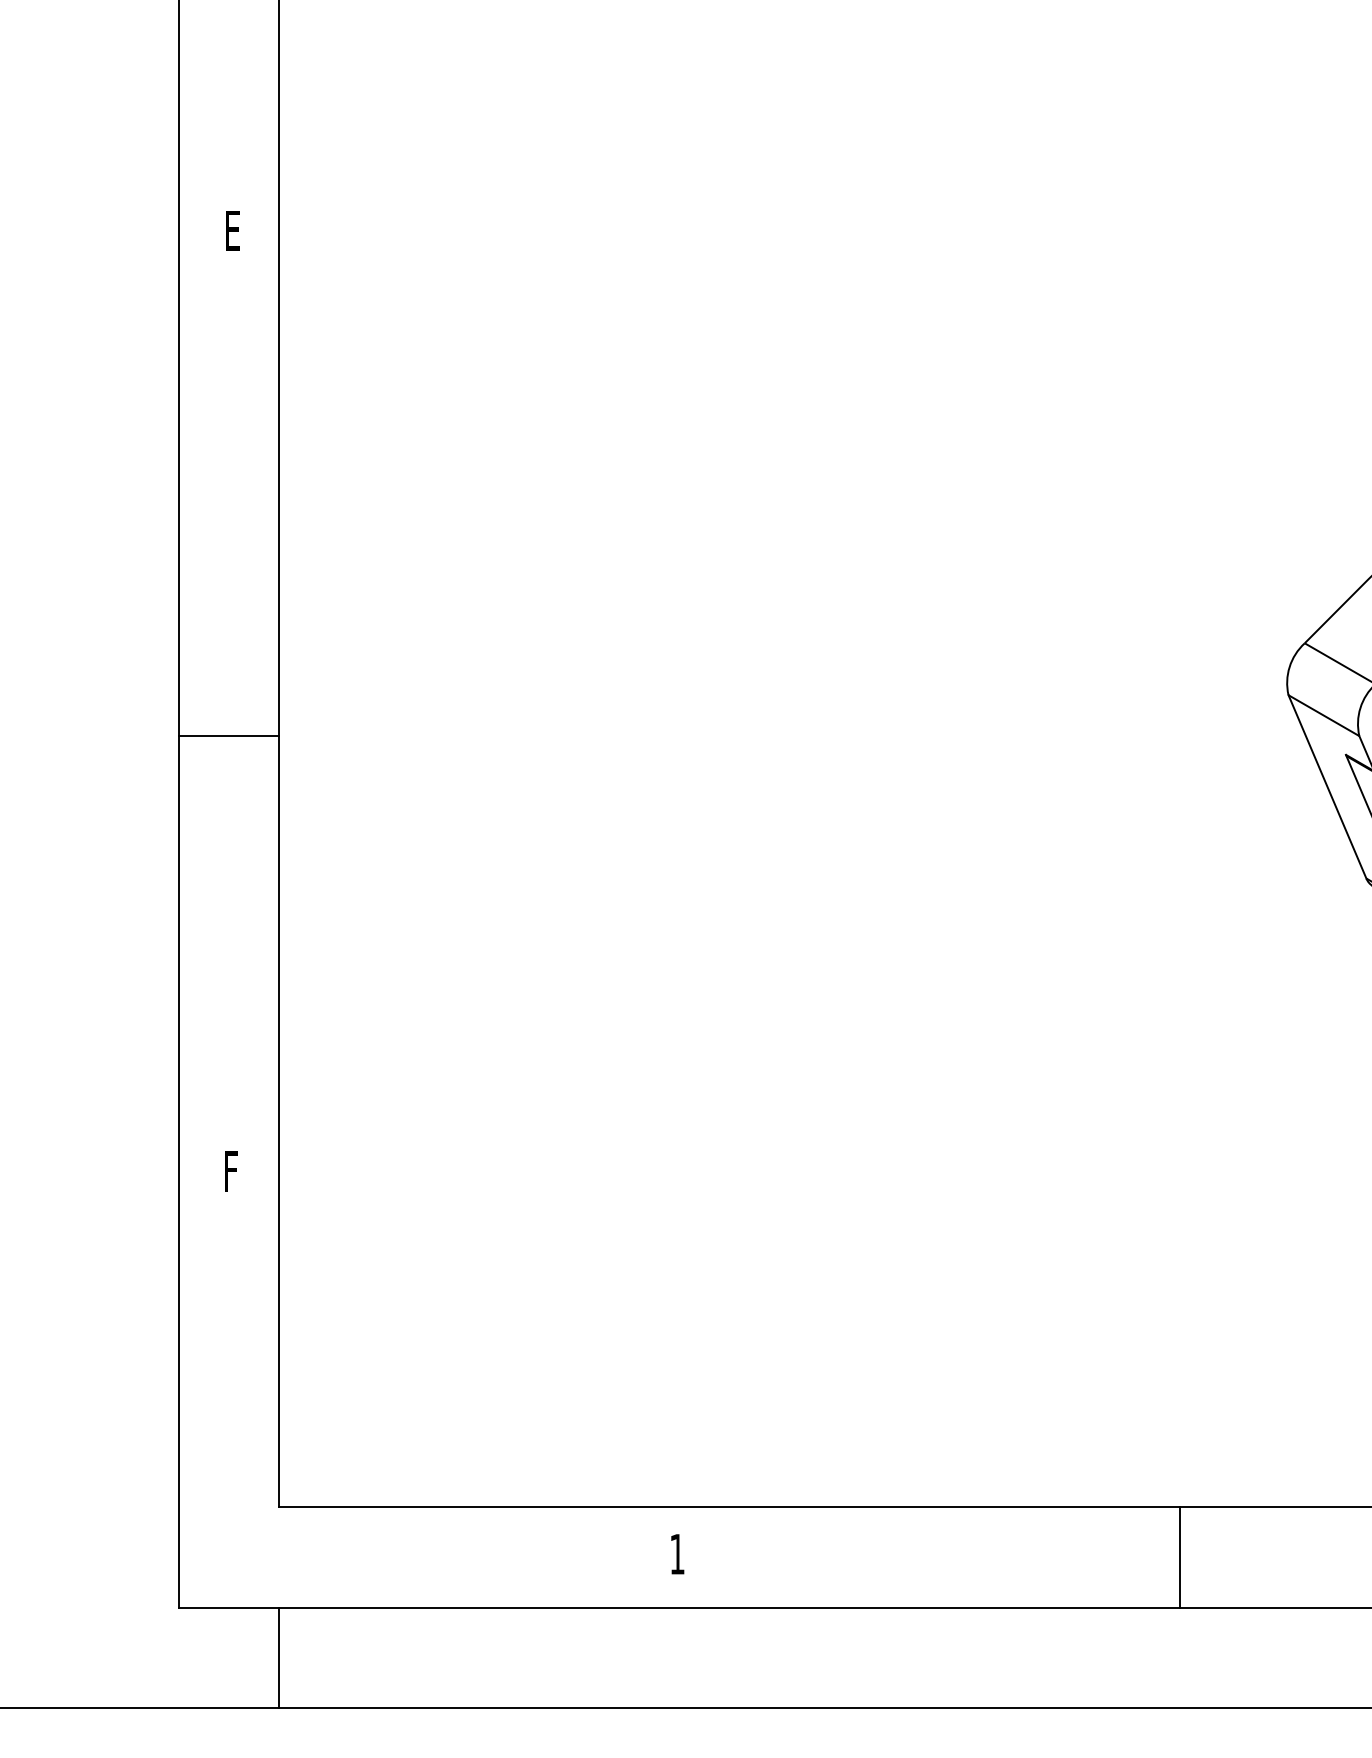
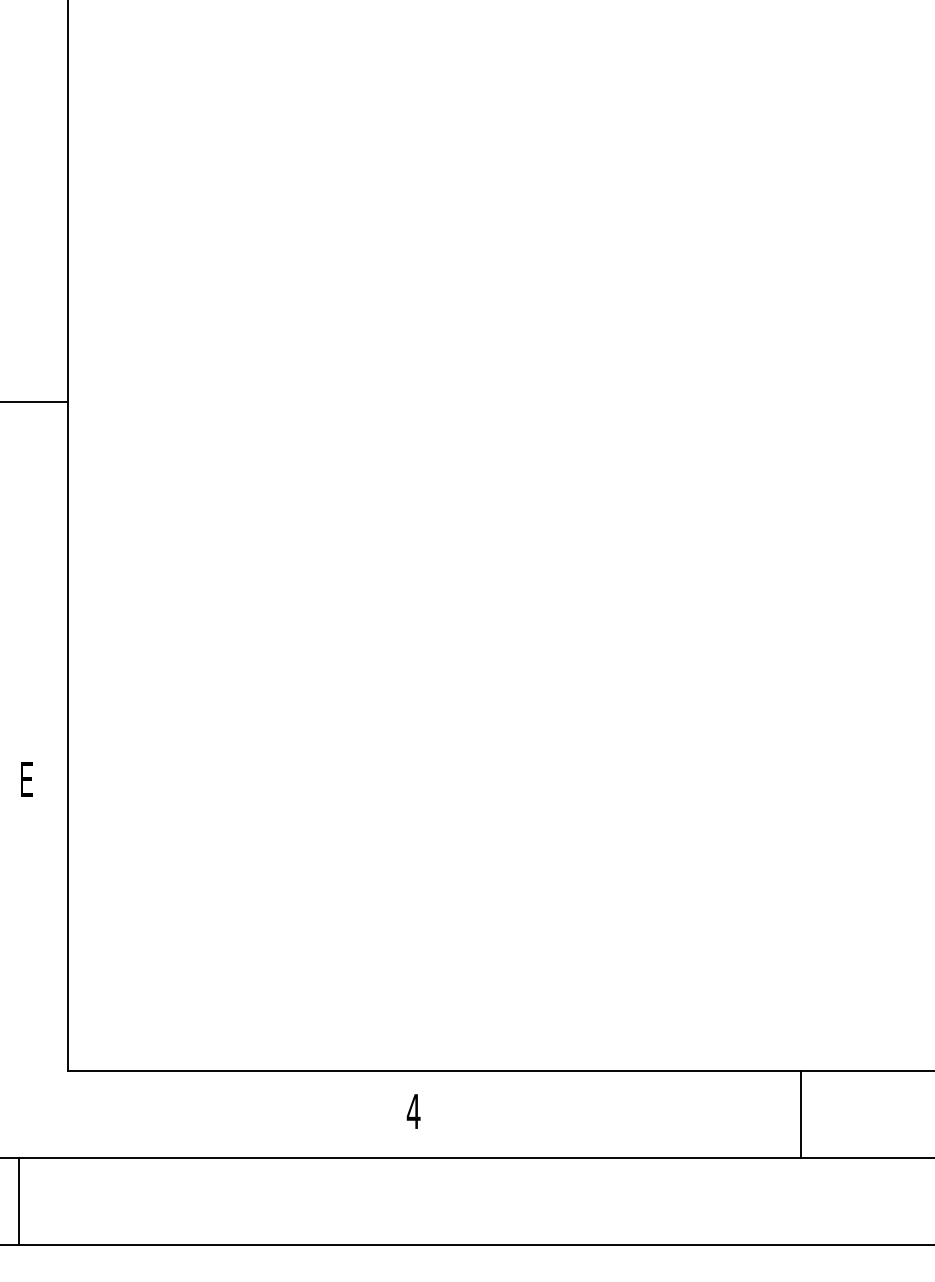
text: (230, 1171) -> (26, 779), F -> E
text: (677, 1554) -> (413, 1111), 1 -> 4
line: (1180, 1557) -> (801, 1114), moved
line: (278, 1657) -> (18, 1201), moved

